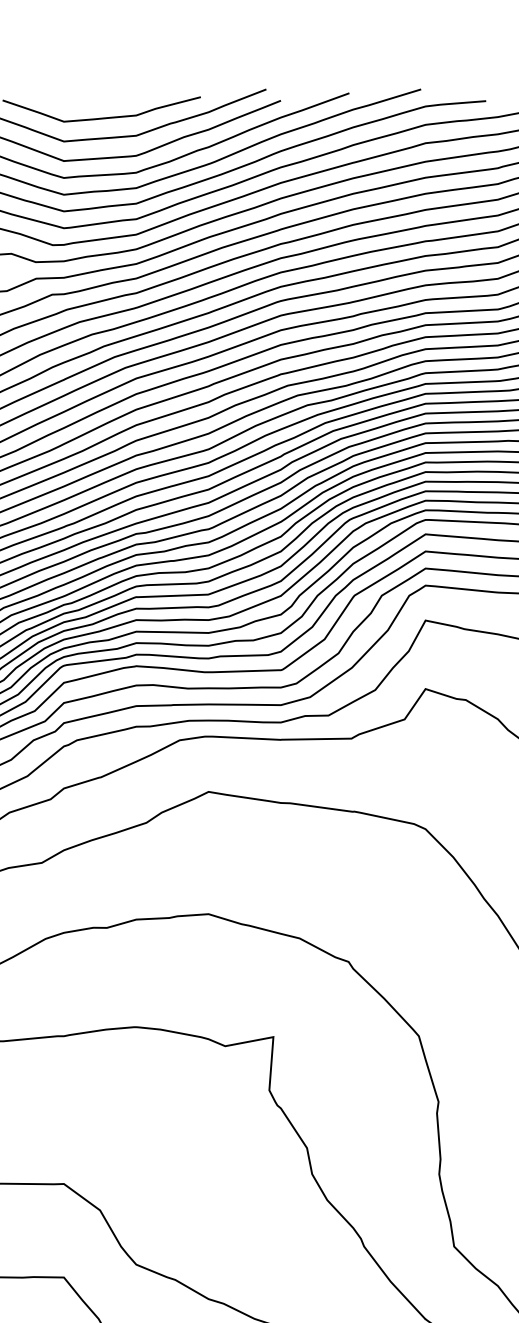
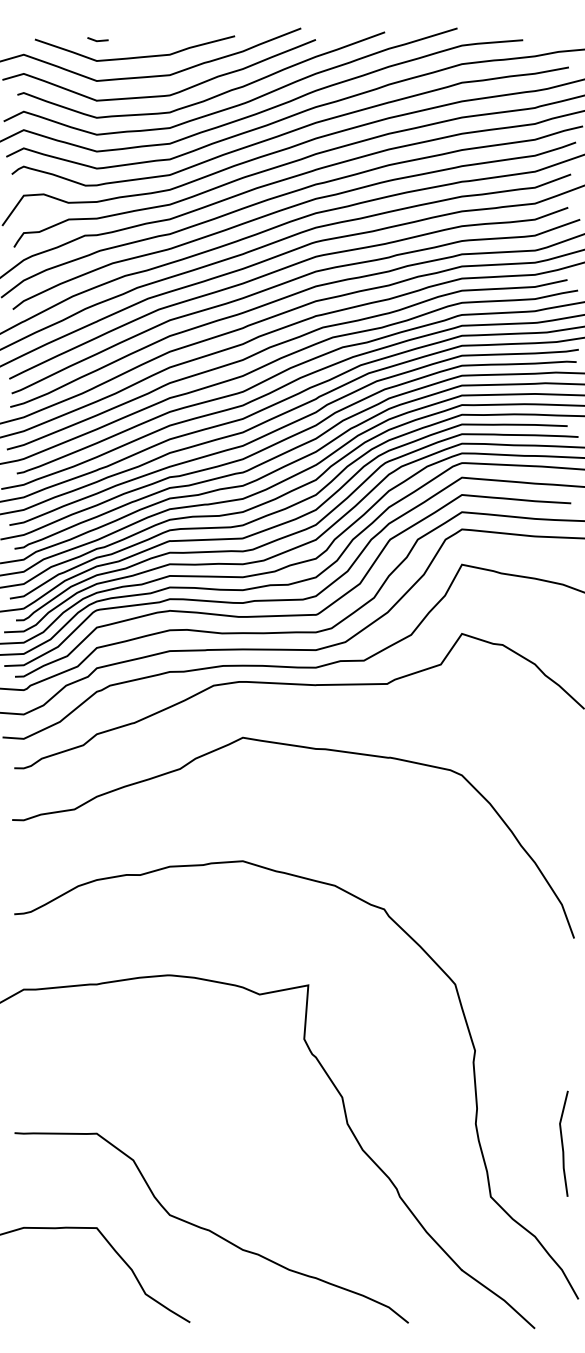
line: (64, 101) -> (97, 40), added

